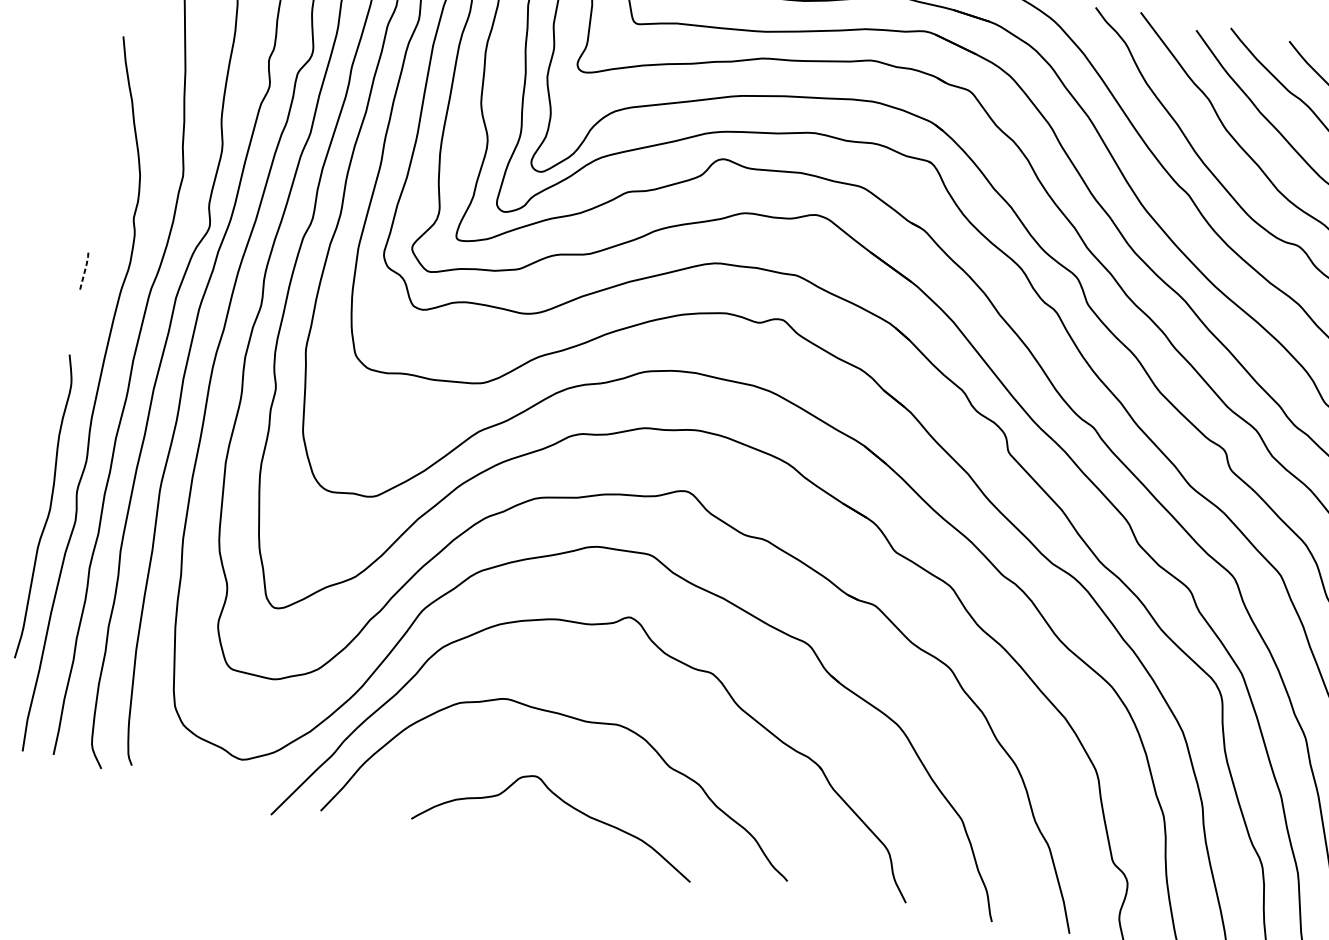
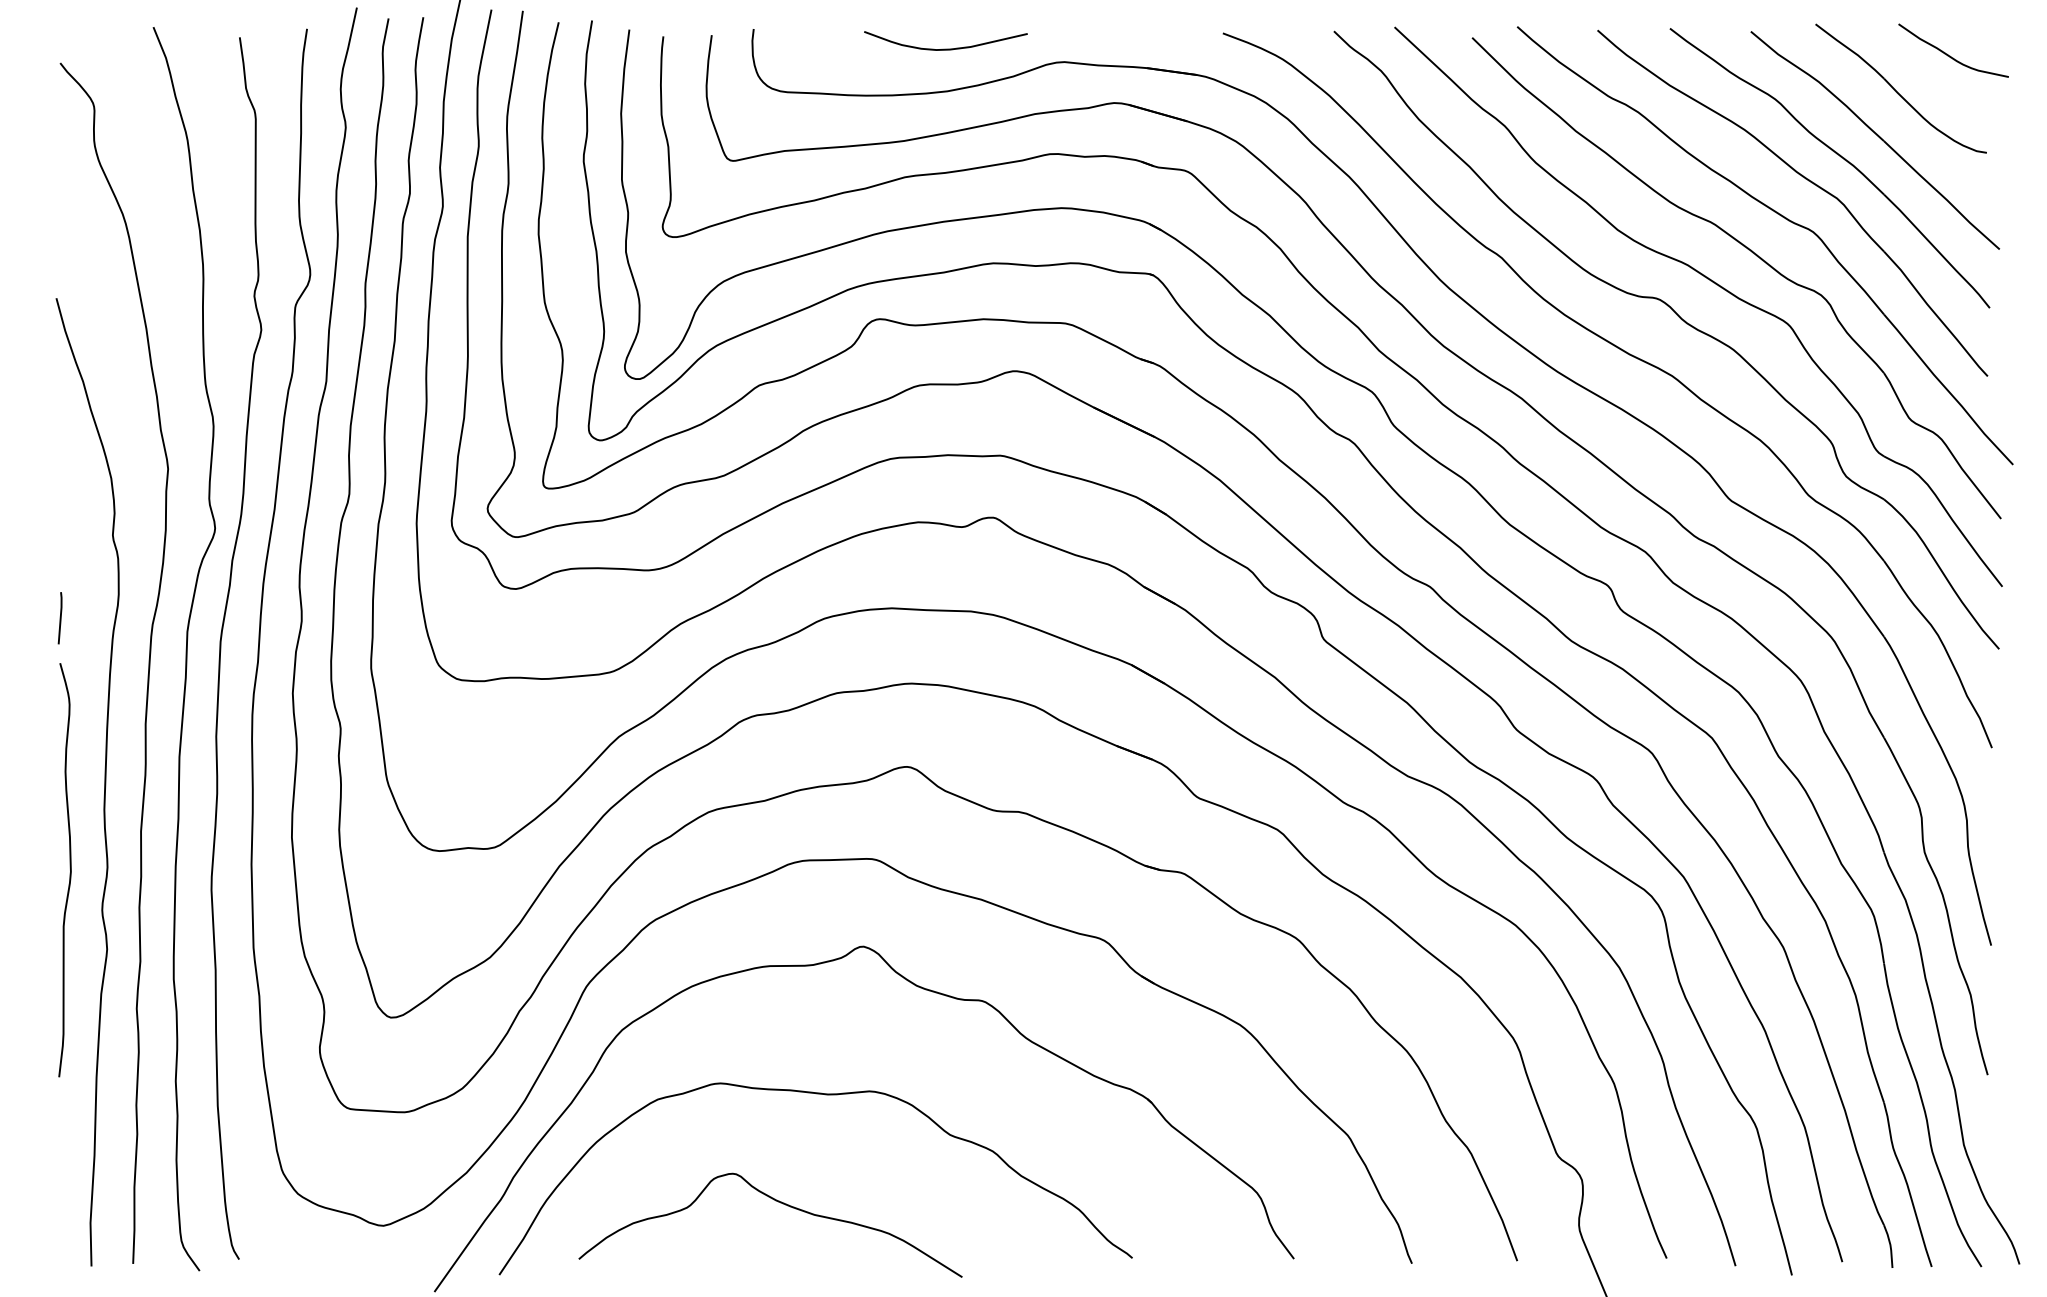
line: (84, 271) -> (60, 617), dashed -> solid
curve: (49, 506) -> (69, 868), moved
curve: (566, 804) -> (780, 1203), moved

